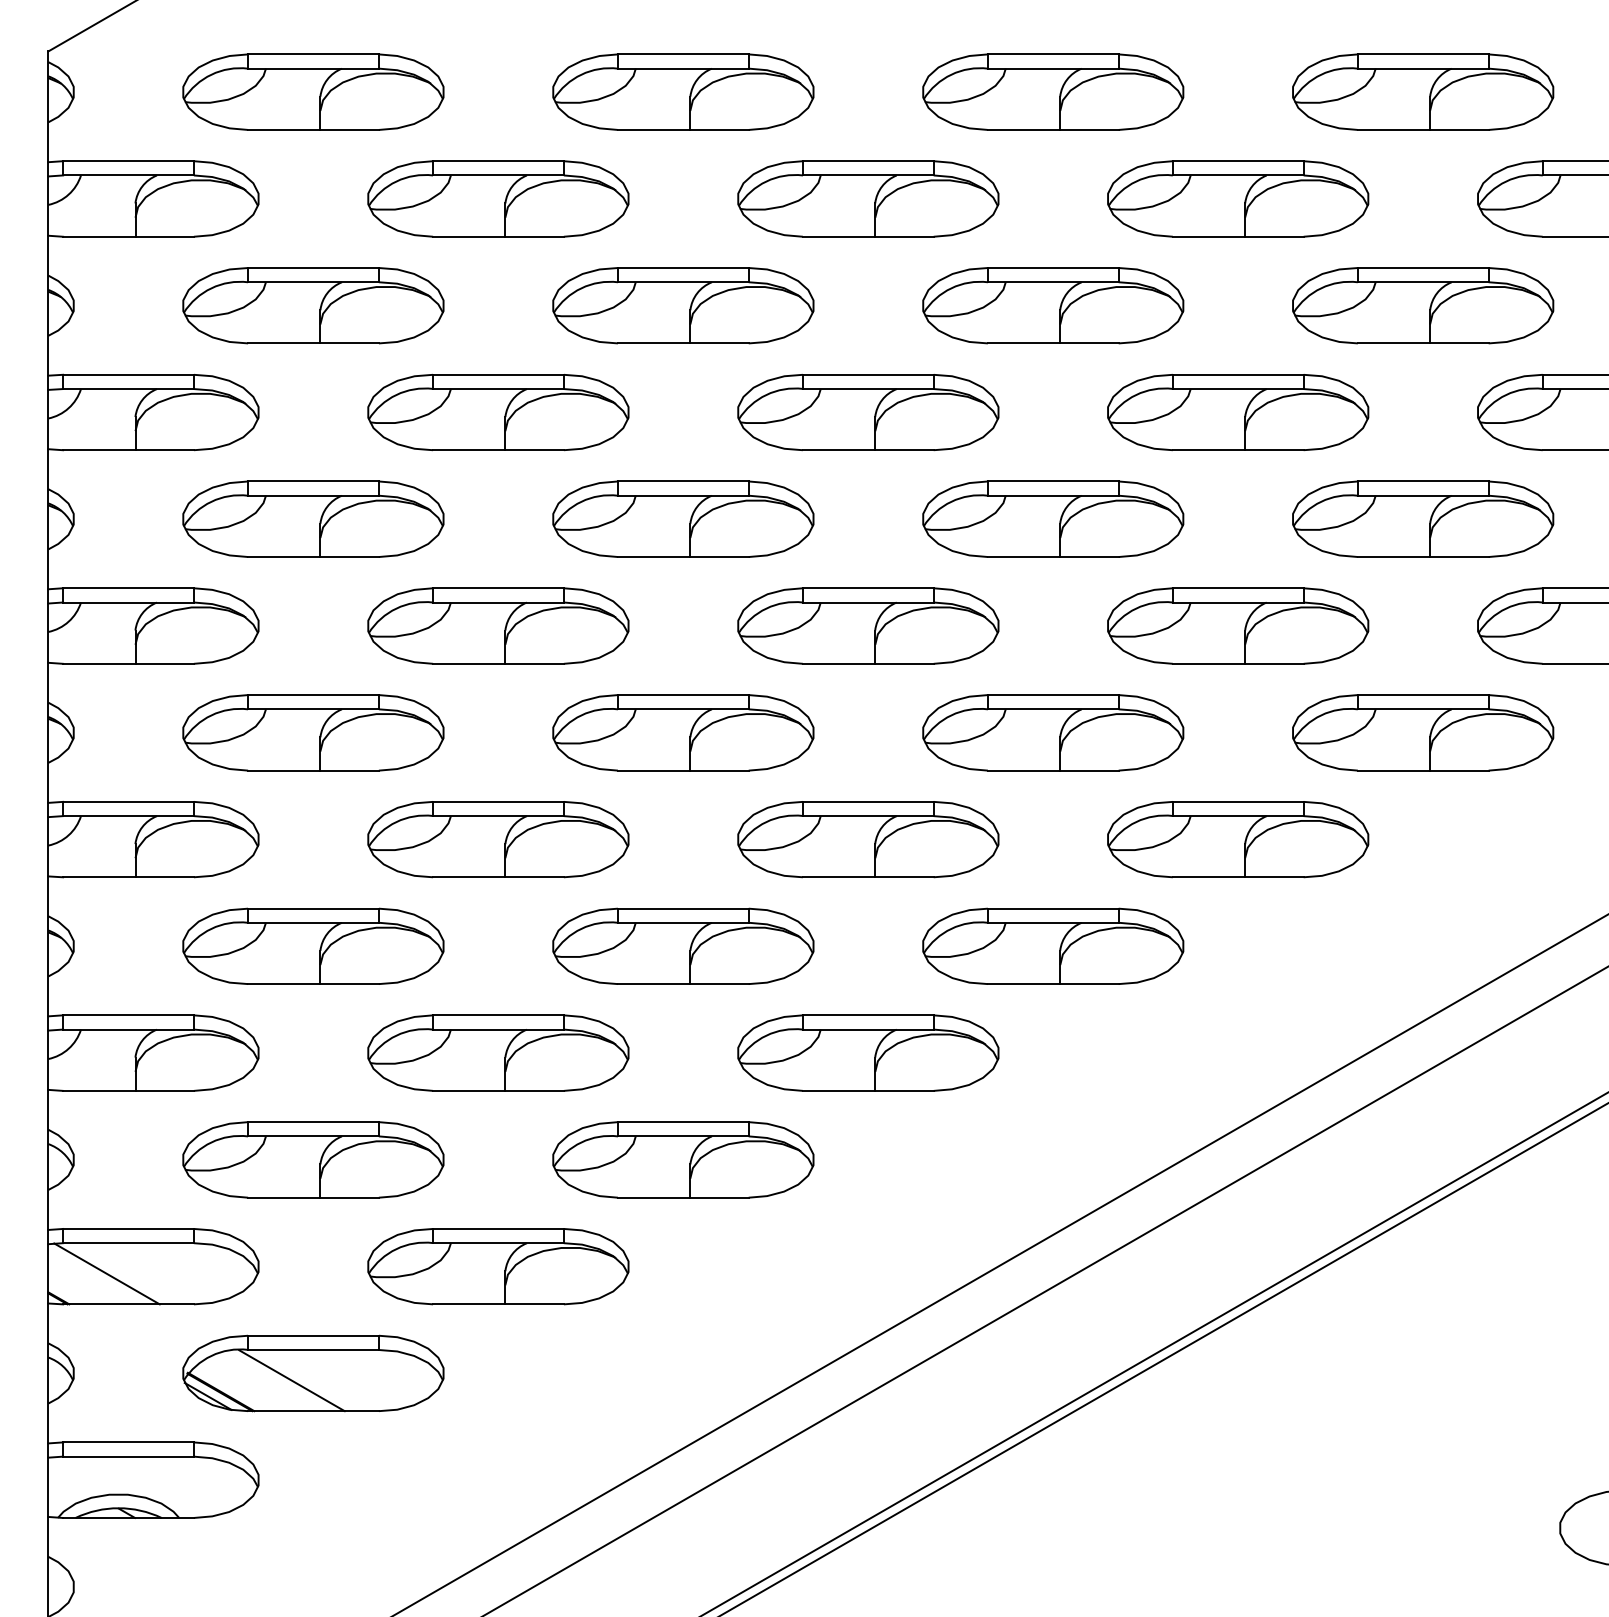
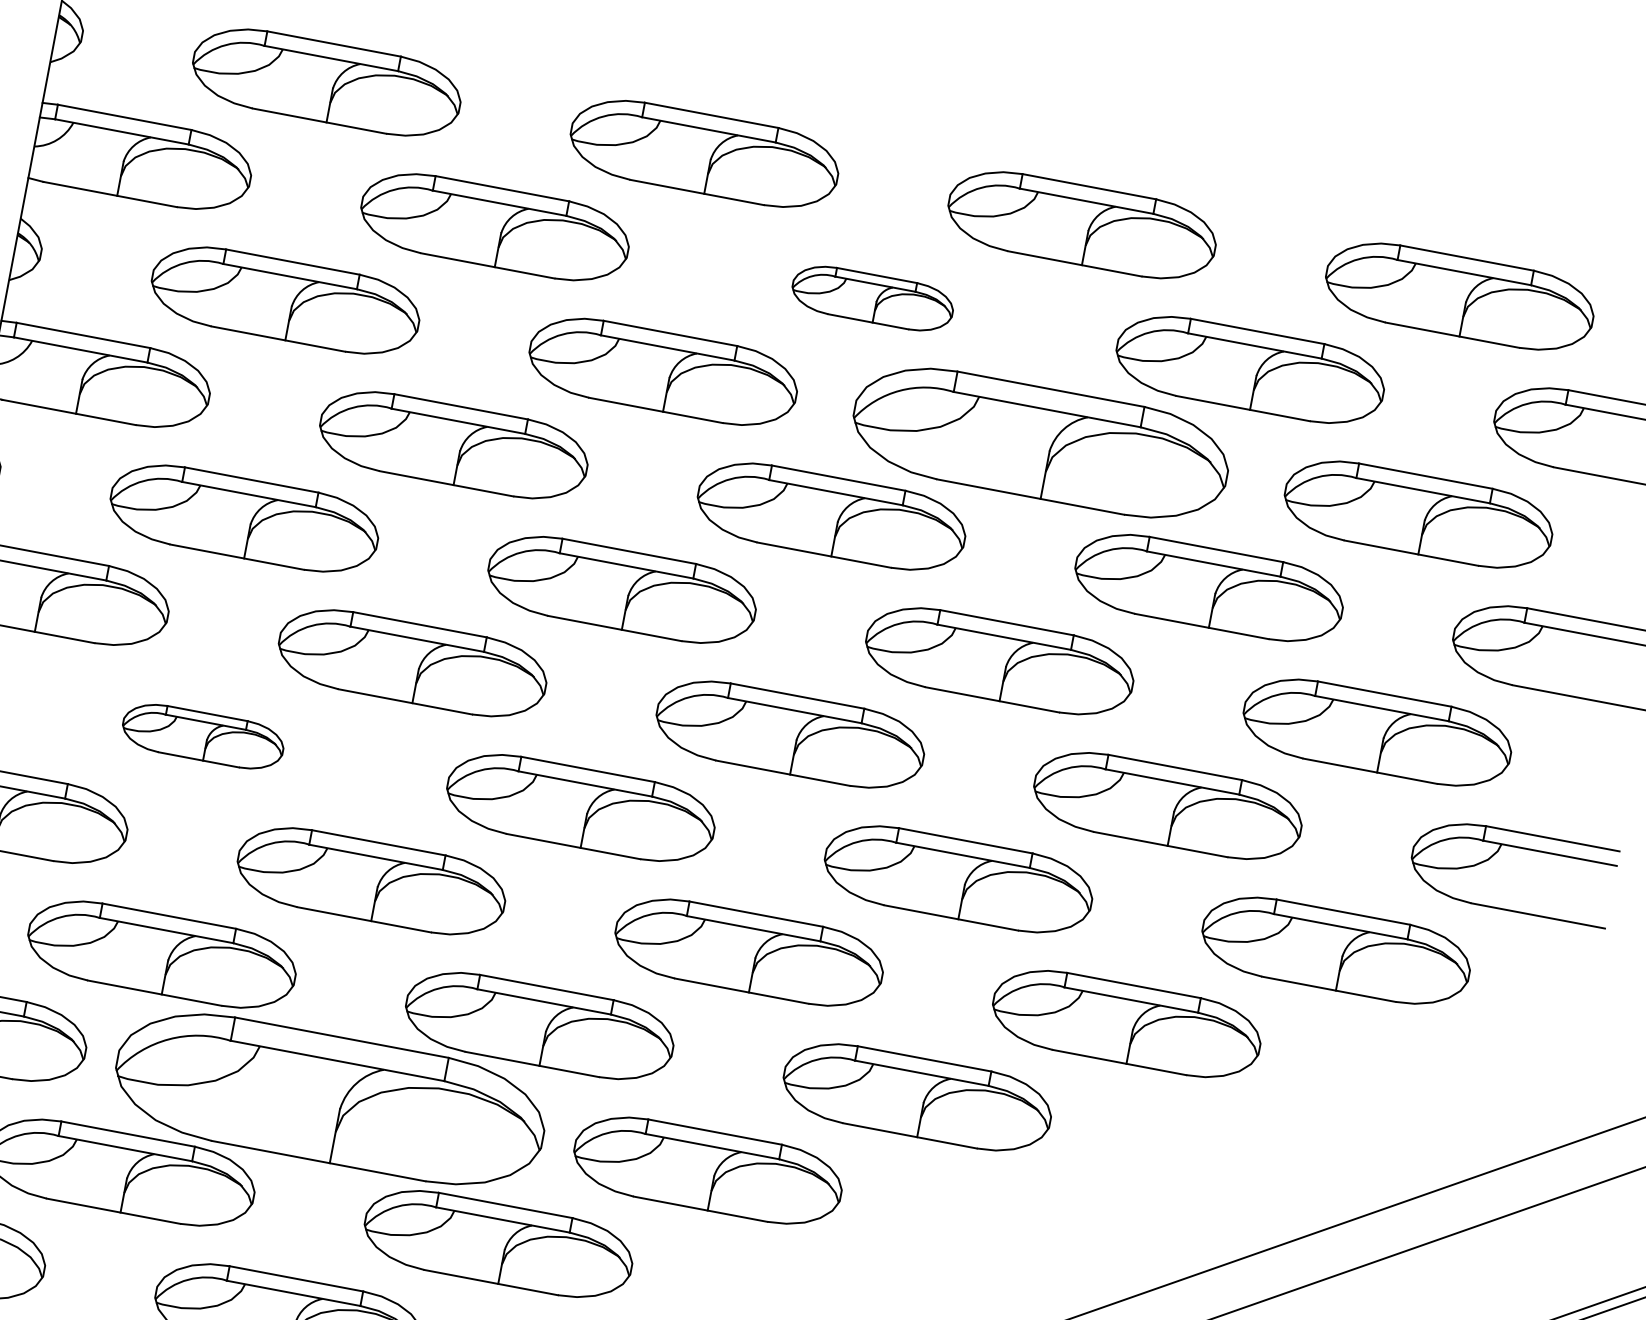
part: (868, 198) -> (872, 298), size x0.6
part: (1053, 305) -> (1041, 443), size x1.4
part: (313, 732) -> (203, 736), size x0.6
part: (498, 1052) -> (330, 1098), size x1.6

